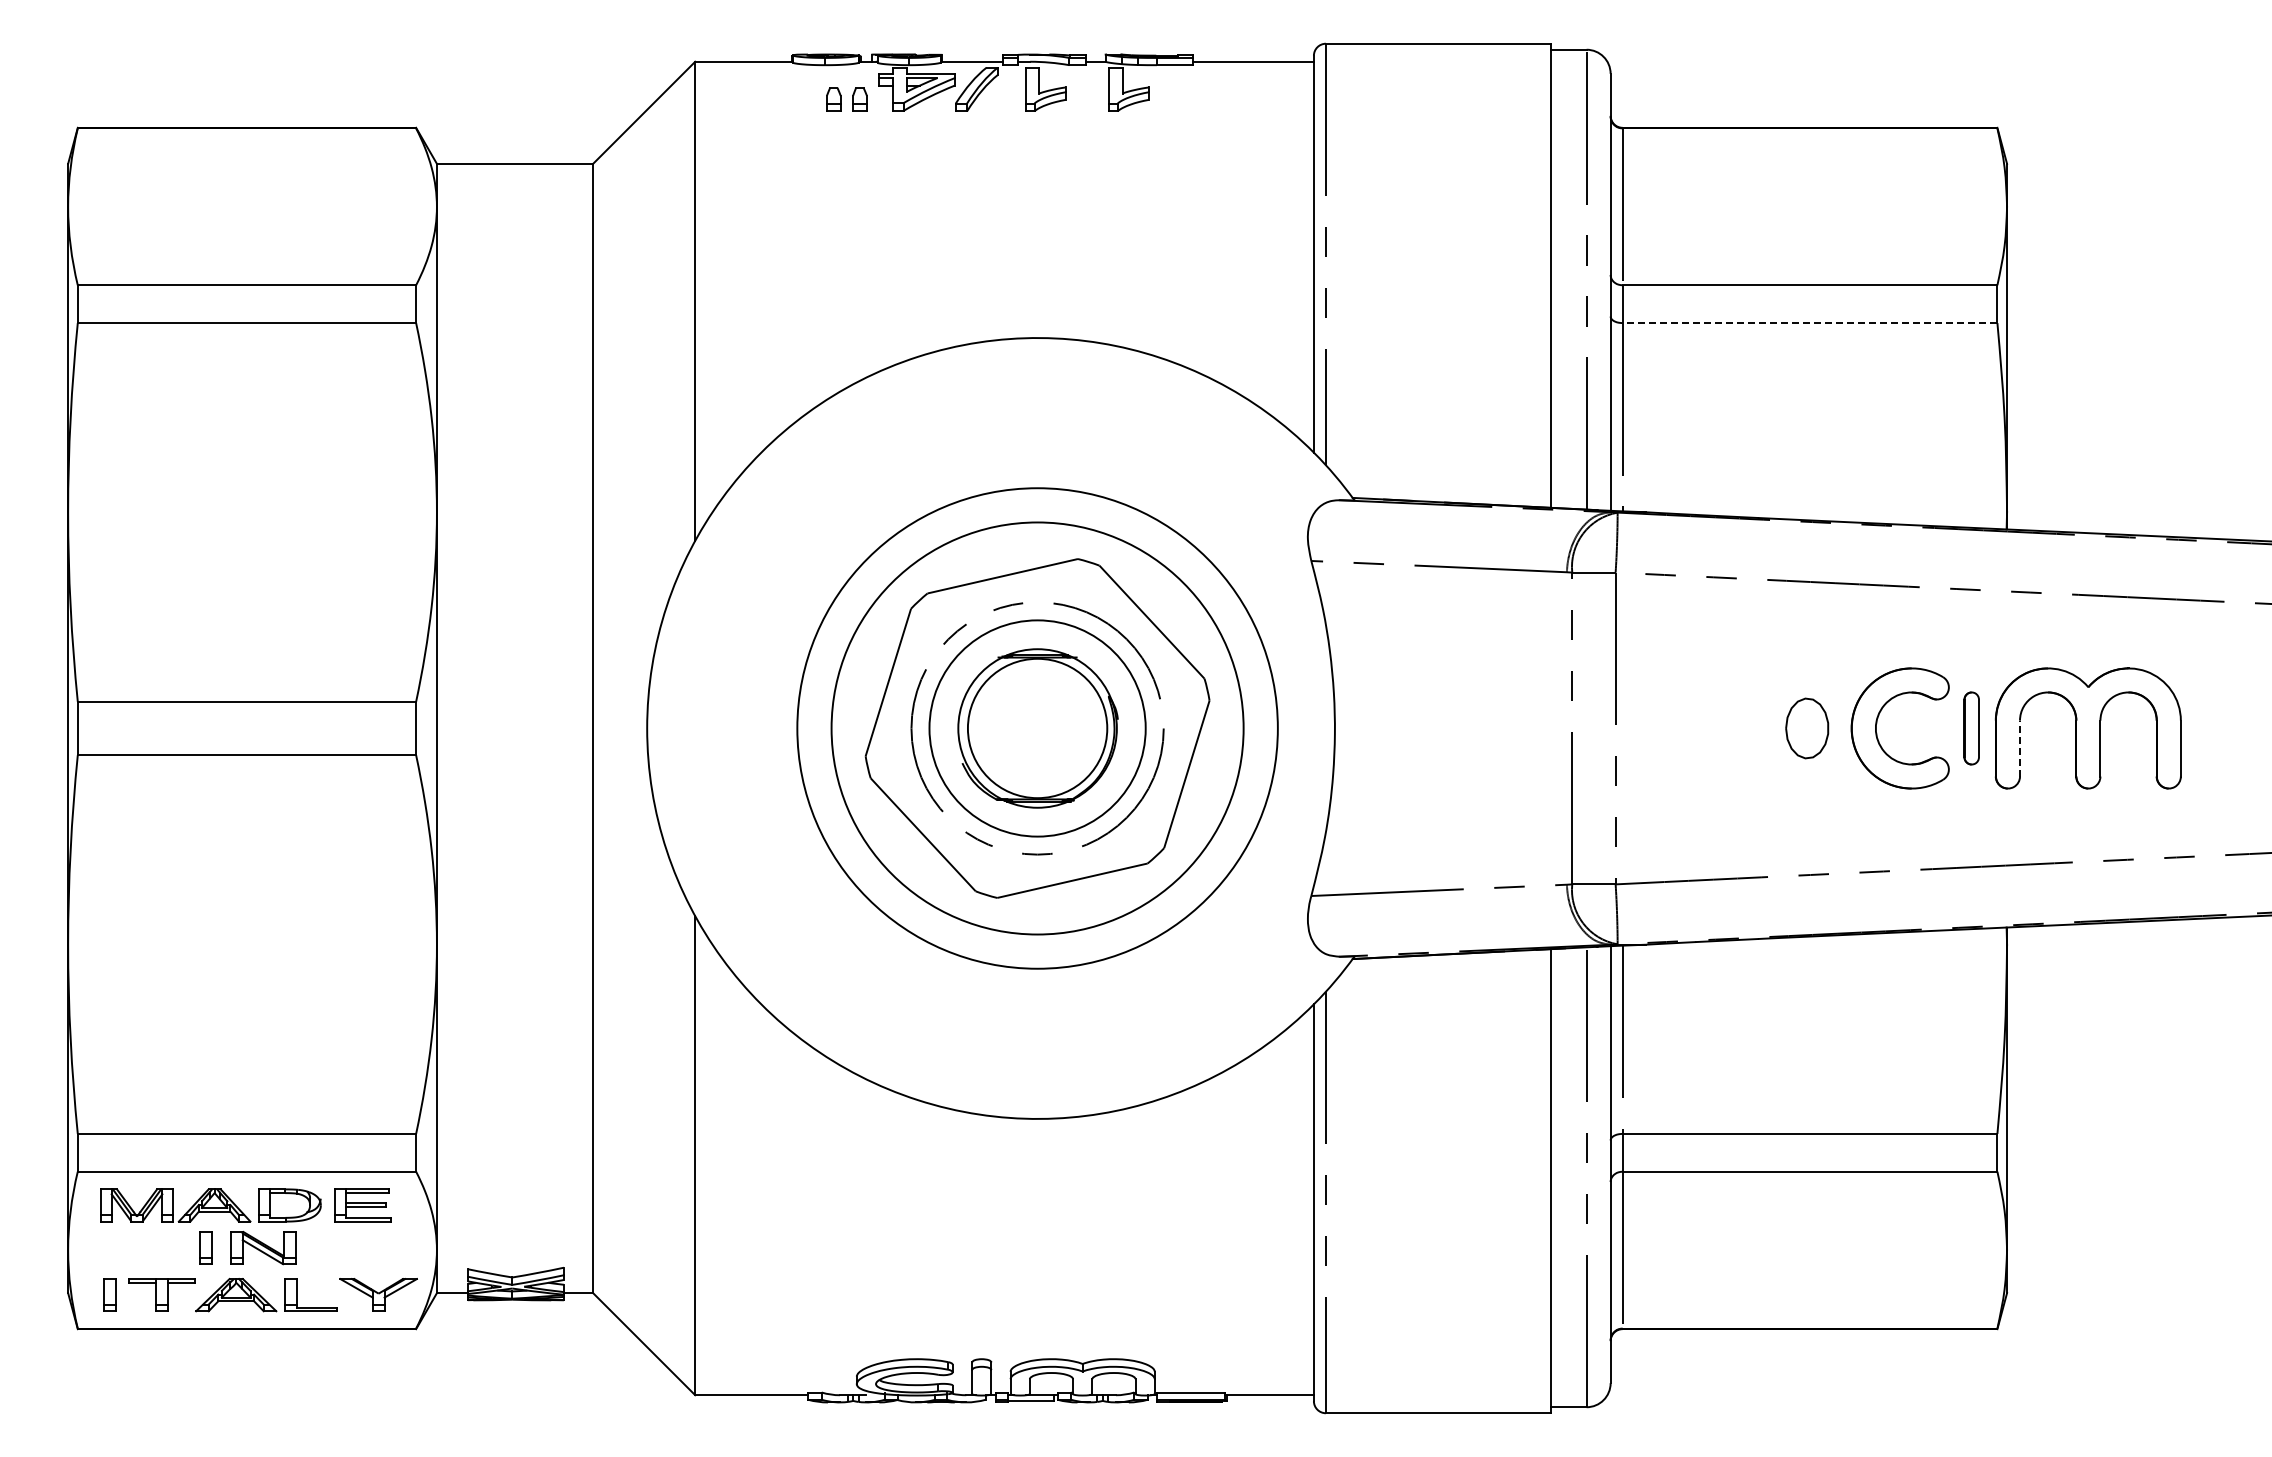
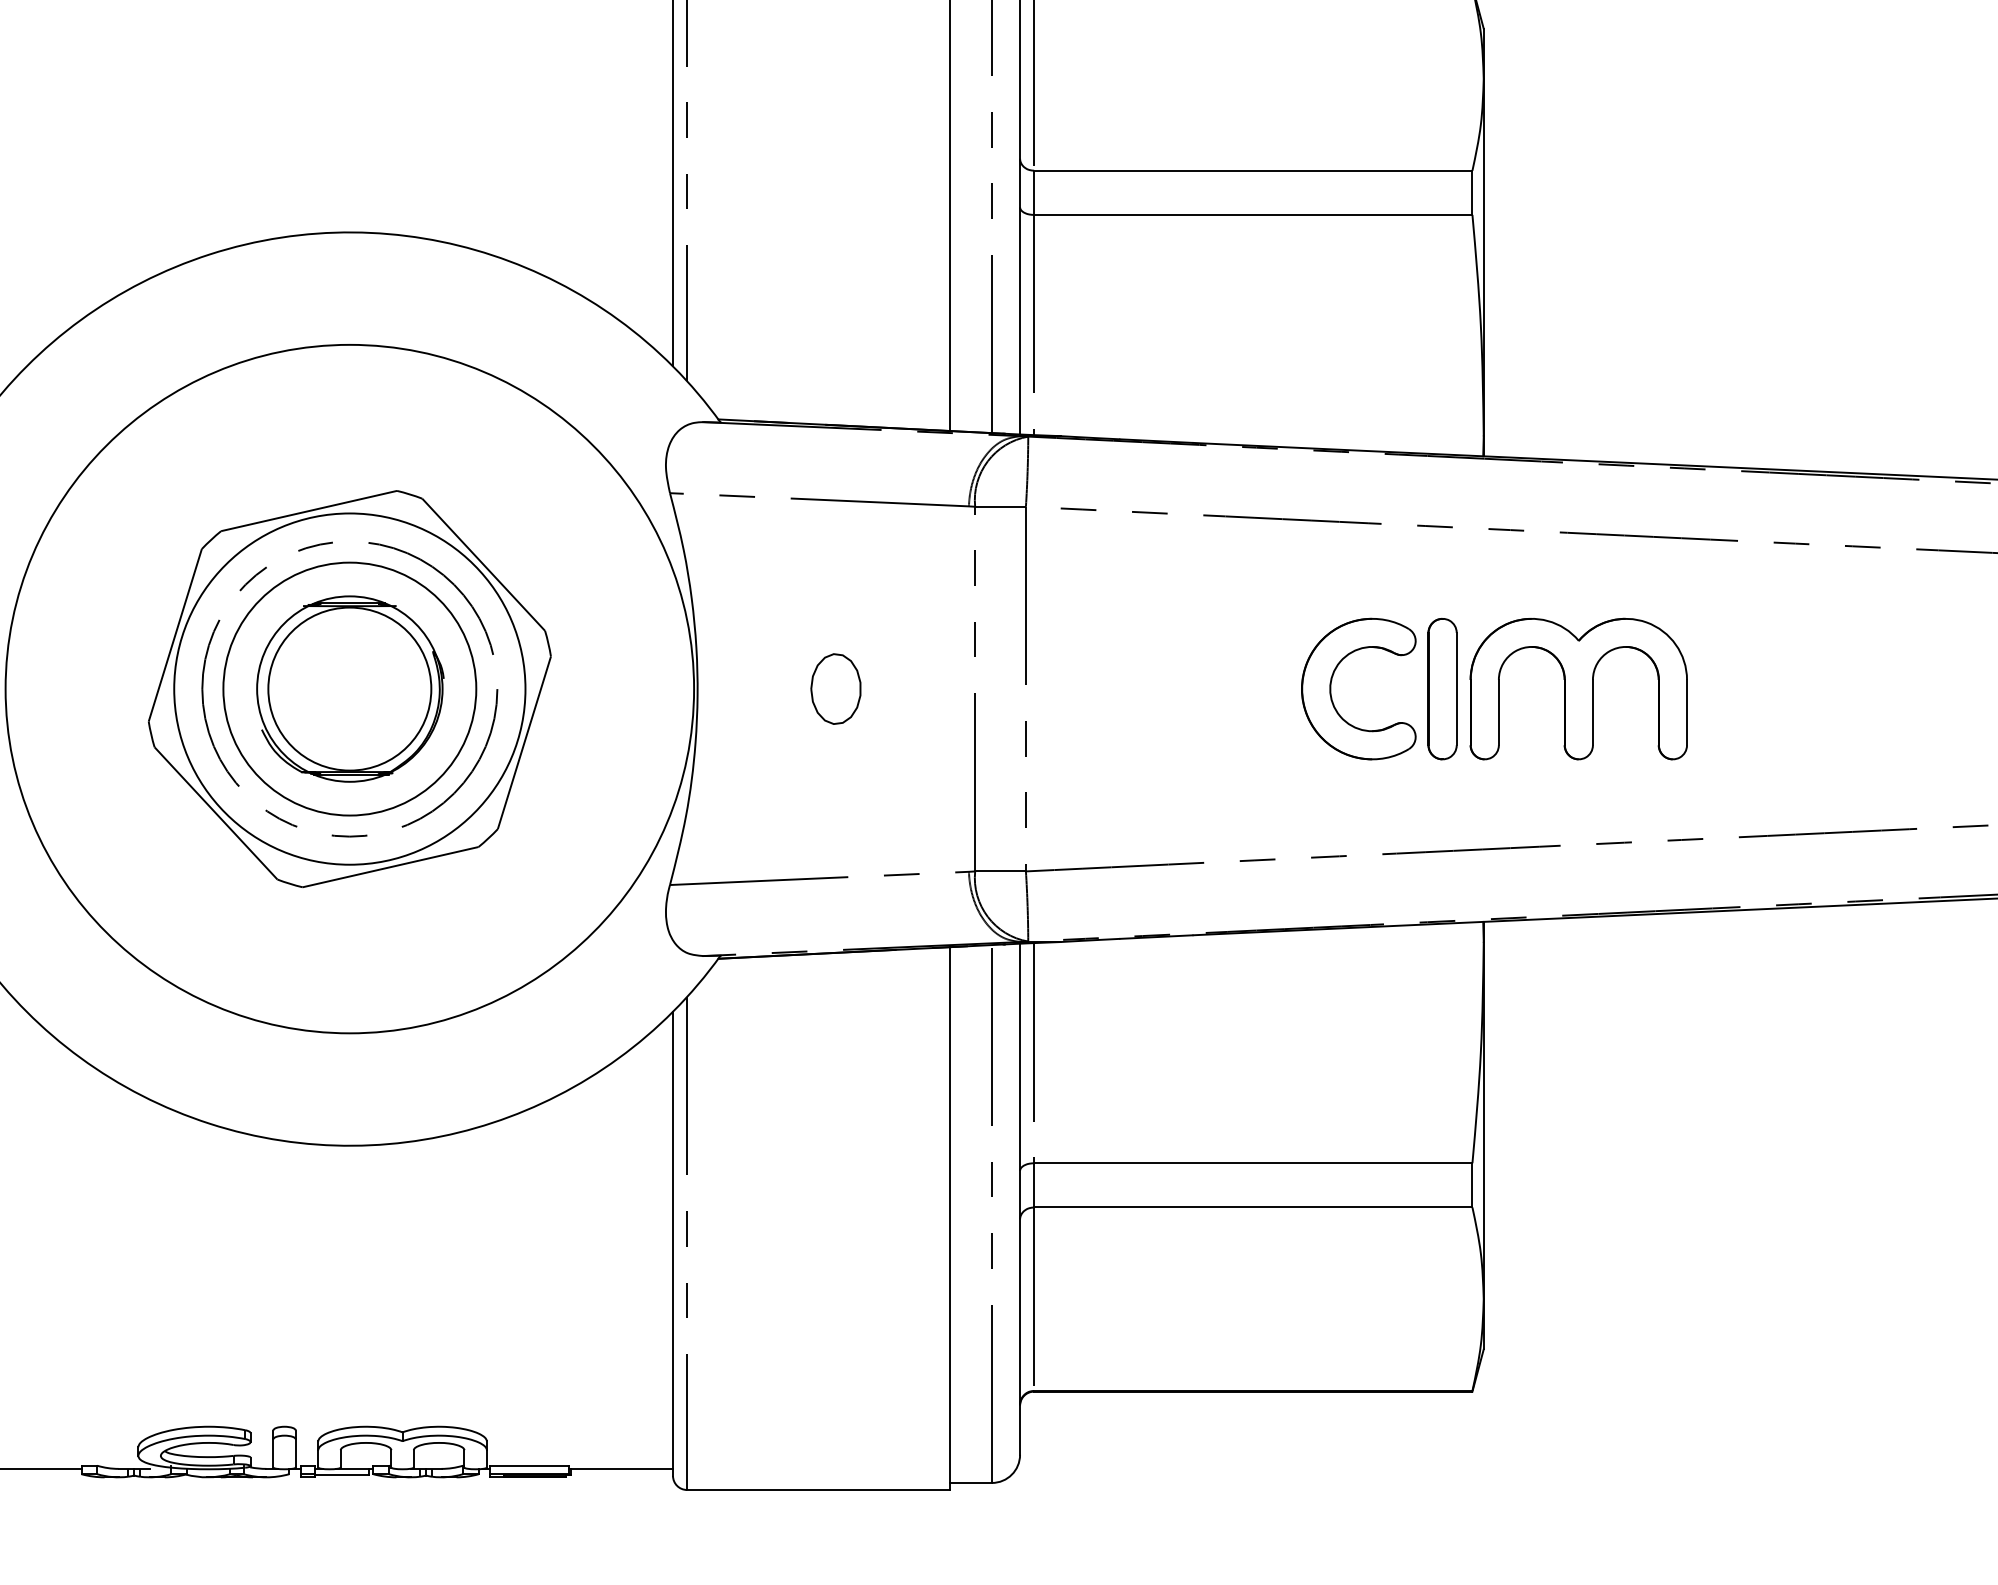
line: (1809, 323) -> (1252, 215), dashed -> solid
circle: (1037, 728) -> (349, 689), size x0.62
circle: (1037, 728) -> (349, 689), size x1.43
part: (1807, 728) -> (836, 689), moved
part: (1971, 728) -> (1442, 689), size x1.67
line: (2020, 748) -> (1499, 712), dashed -> solid

